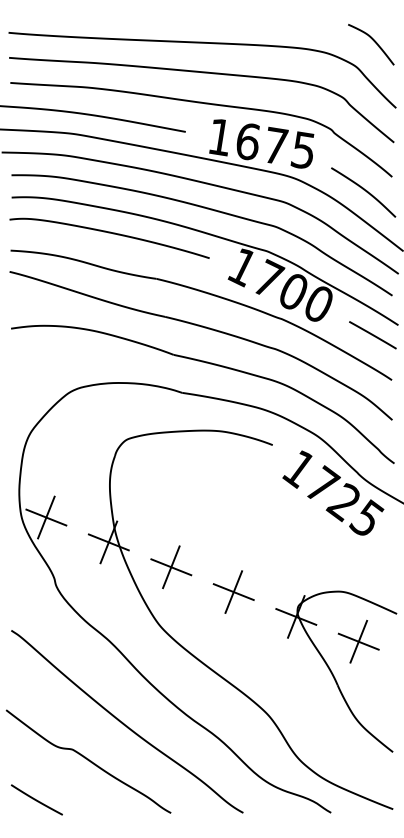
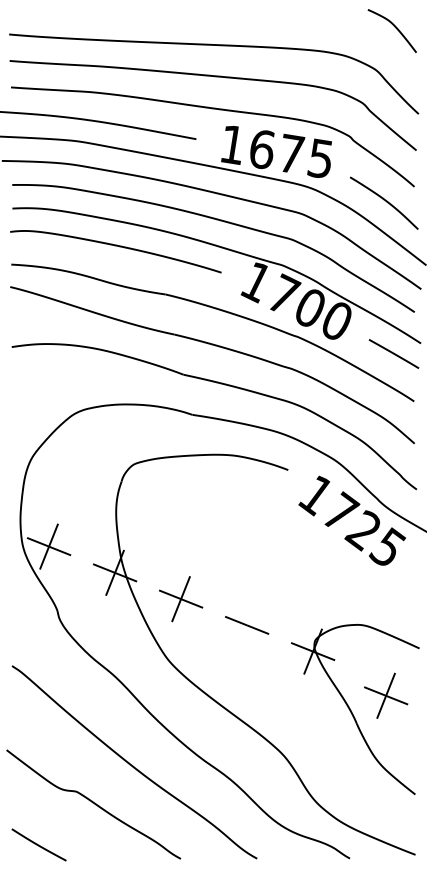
curve: (373, 41) -> (394, 27), moved
line: (233, 592) -> (246, 625), removed
part: (359, 641) -> (386, 695), moved

